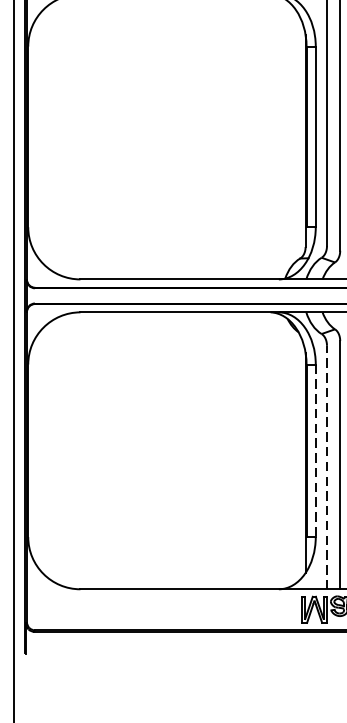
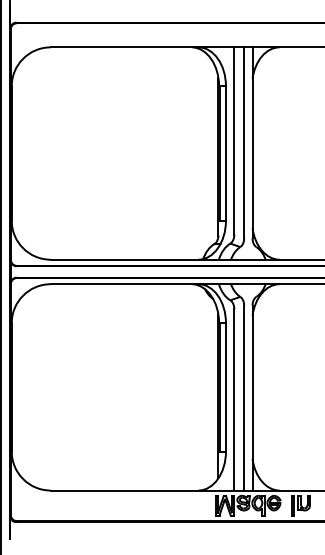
line: (315, 450) -> (225, 387), dashed -> solid
line: (327, 467) -> (234, 399), dashed -> solid

